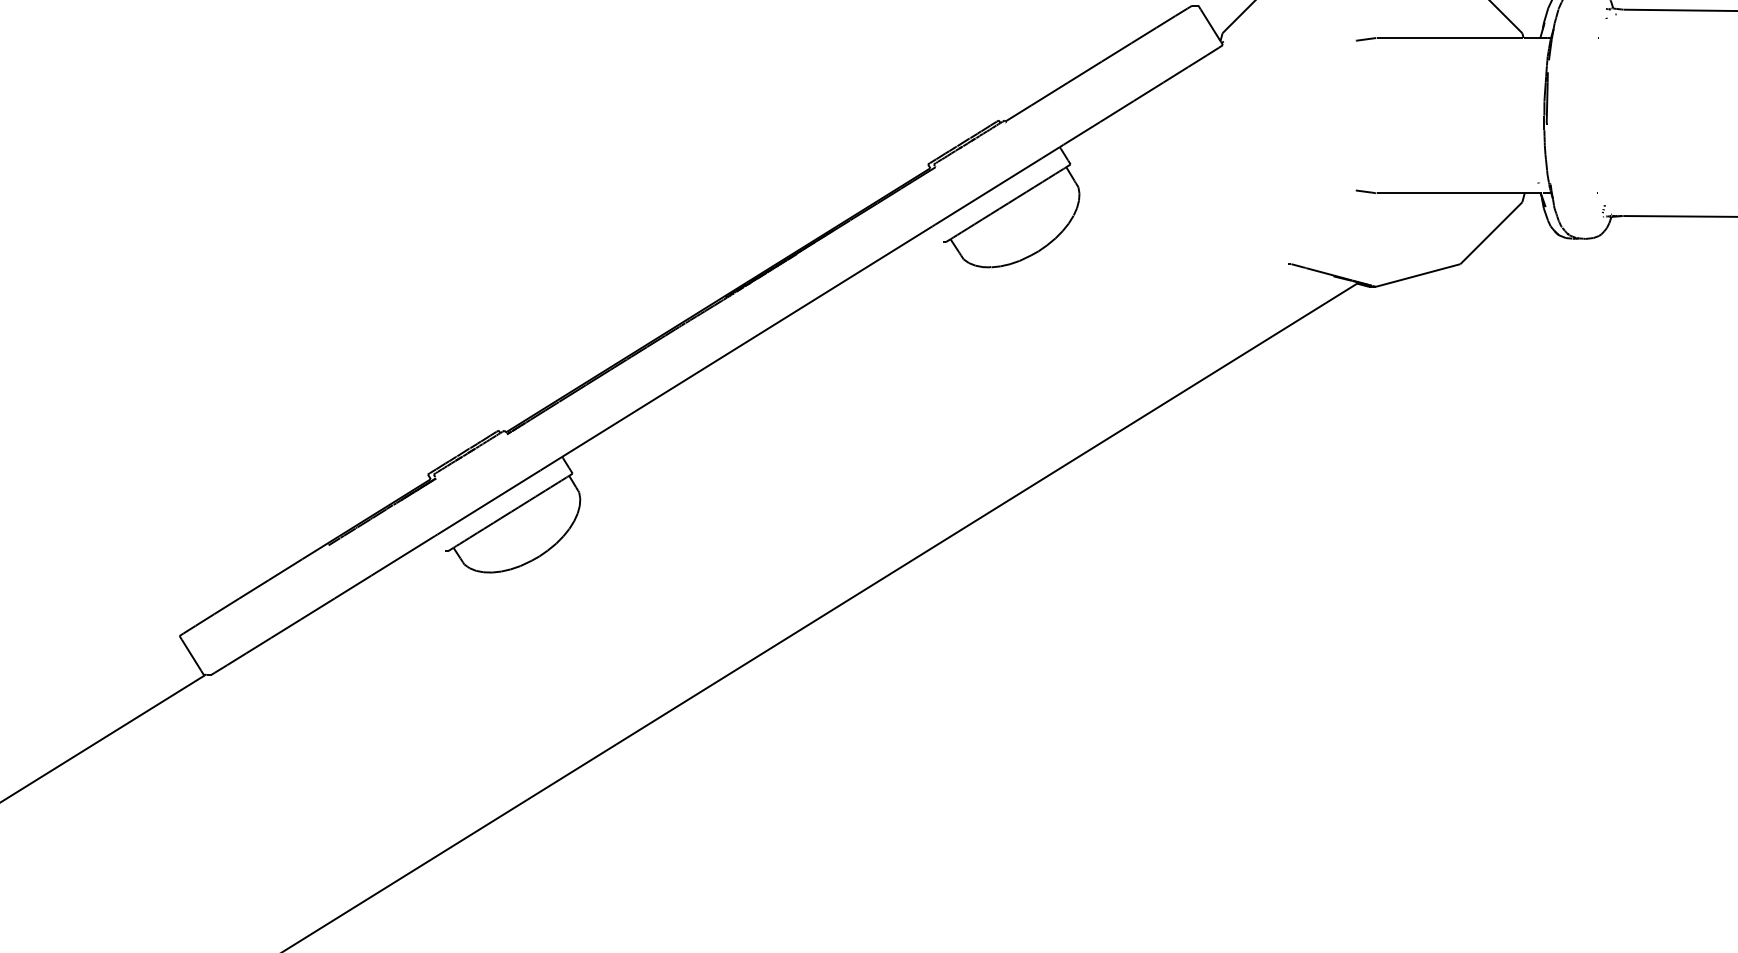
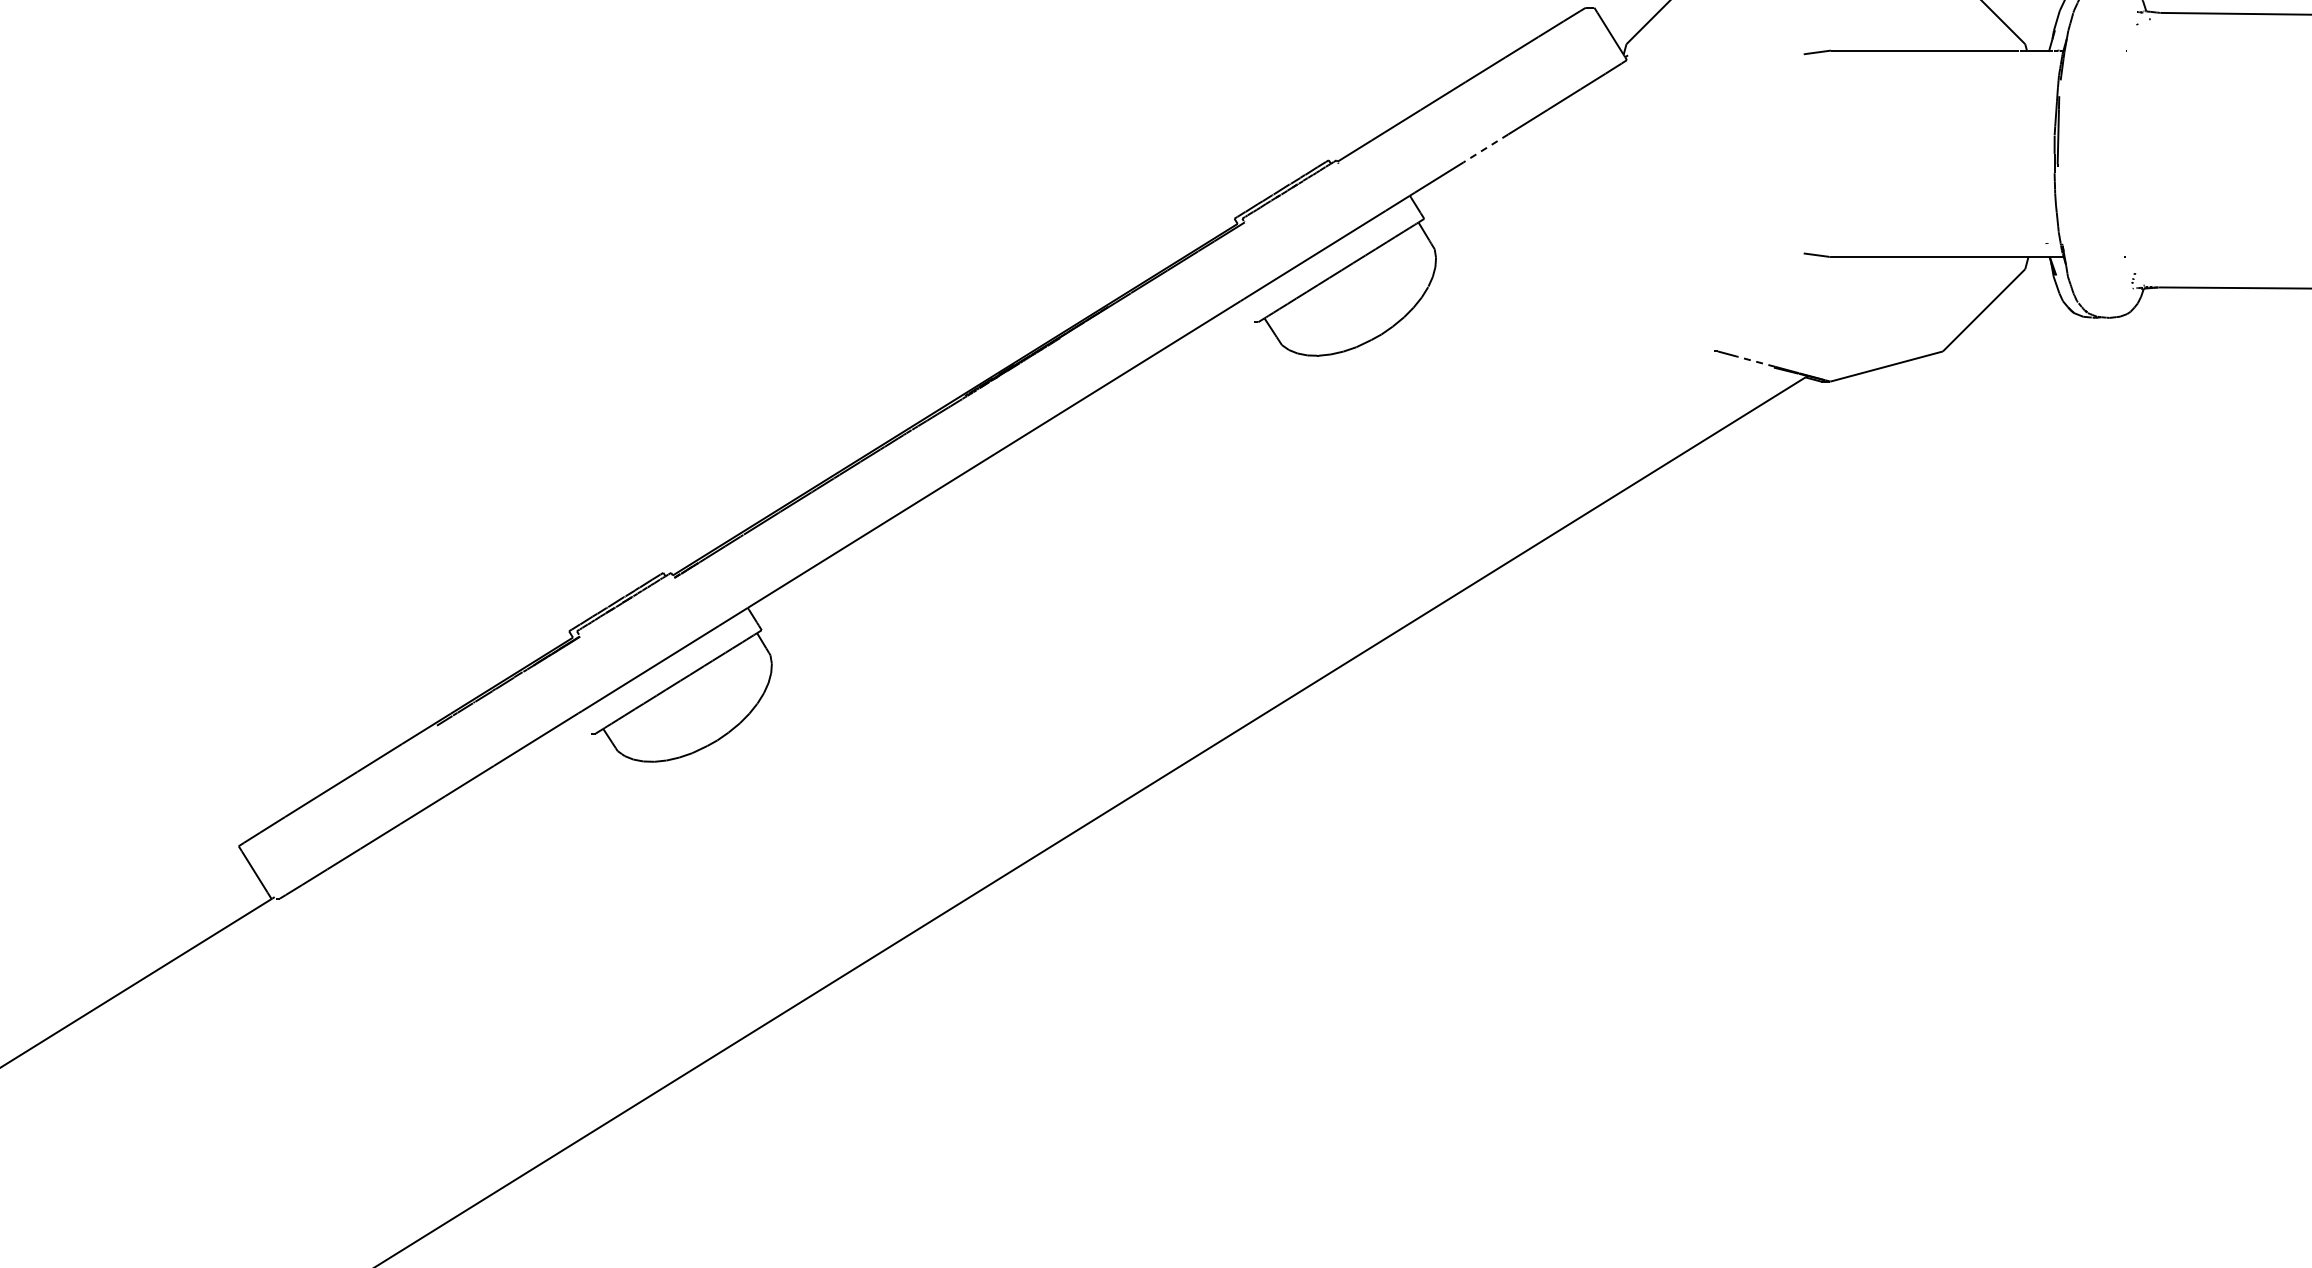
line: (1116, 111) -> (1485, 148), solid -> dashed
line: (1320, 271) -> (1756, 361), solid -> dashed

